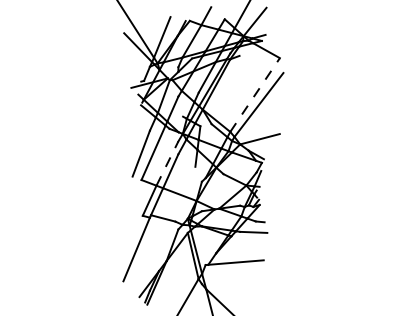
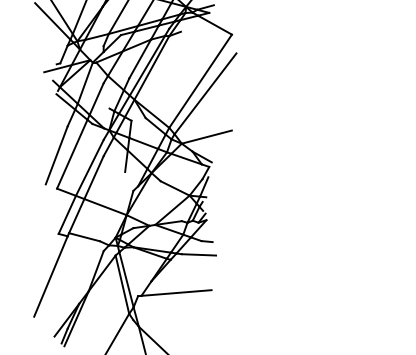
line: (255, 94) -> (201, 80), dashed -> solid
line: (167, 163) -> (89, 167), dashed -> solid

